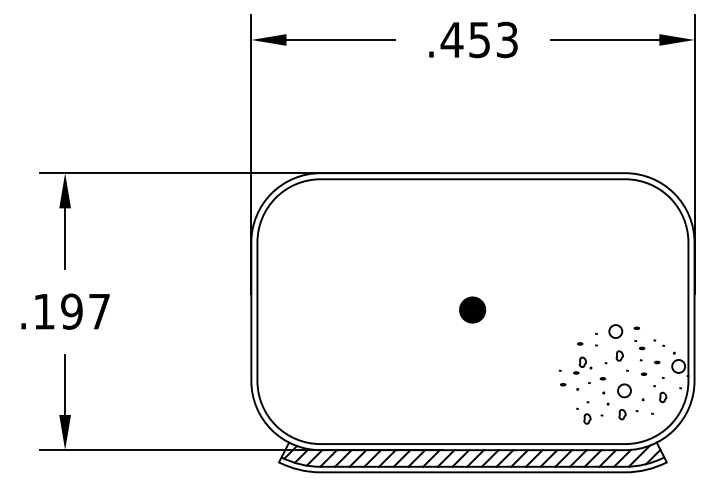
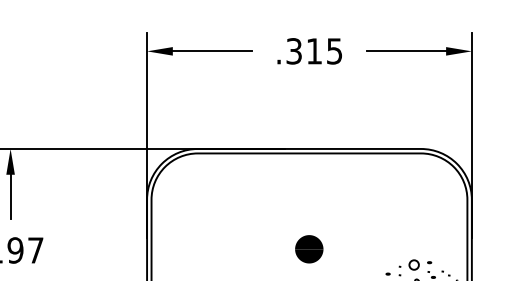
text: (478, 39) -> (313, 51), .453 -> .315
part: (472, 309) -> (309, 248), size x1.43

